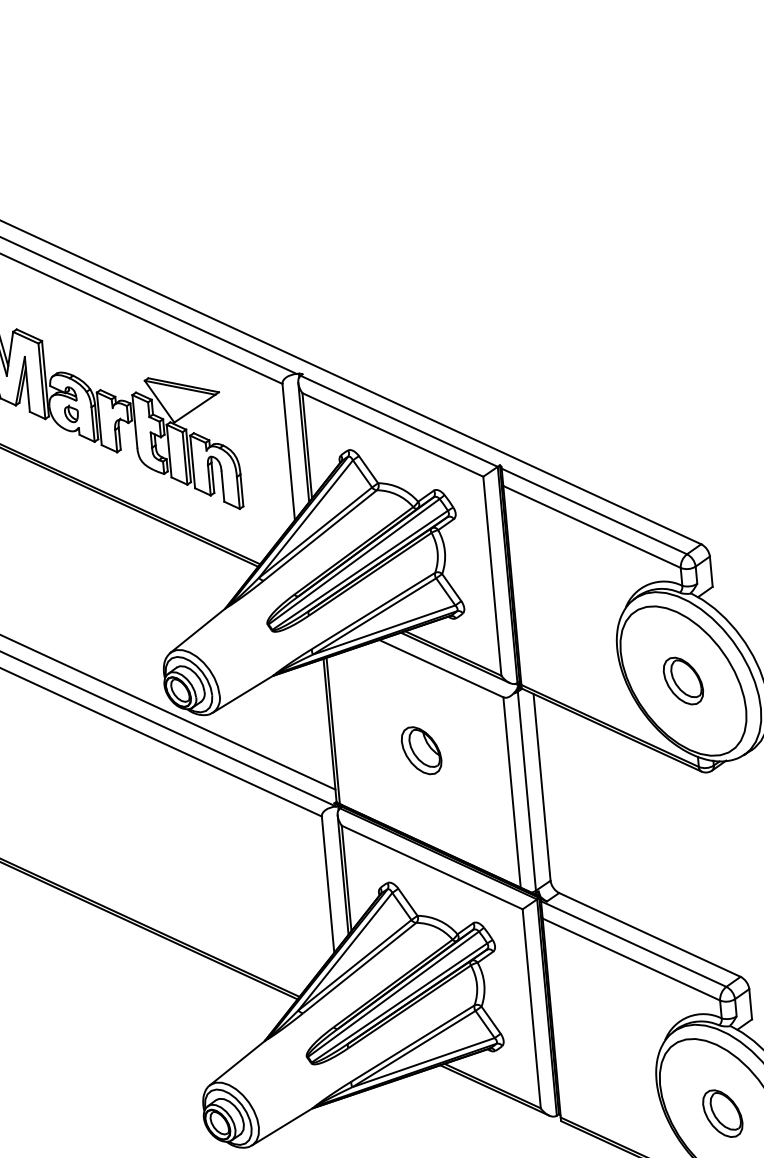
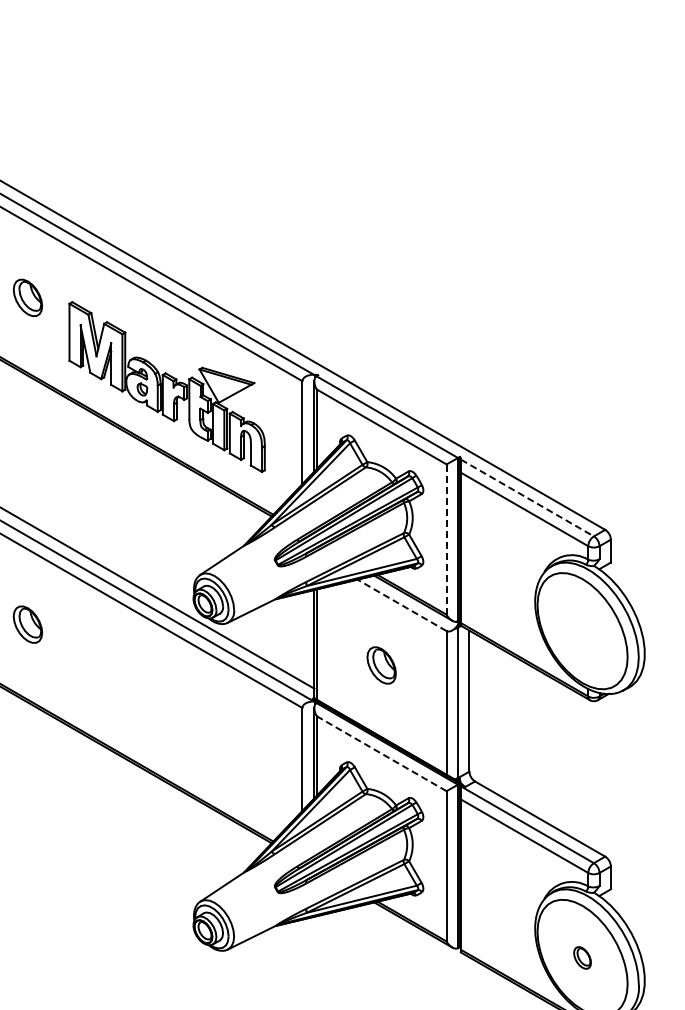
line: (594, 512) -> (527, 498), solid -> dashed
line: (492, 576) -> (446, 539), solid -> dashed
line: (440, 668) -> (401, 605), solid -> dashed
part: (683, 681) -> (582, 631), removed
line: (431, 867) -> (381, 753), solid -> dashed
part: (722, 1113) -> (582, 957), size x0.6

